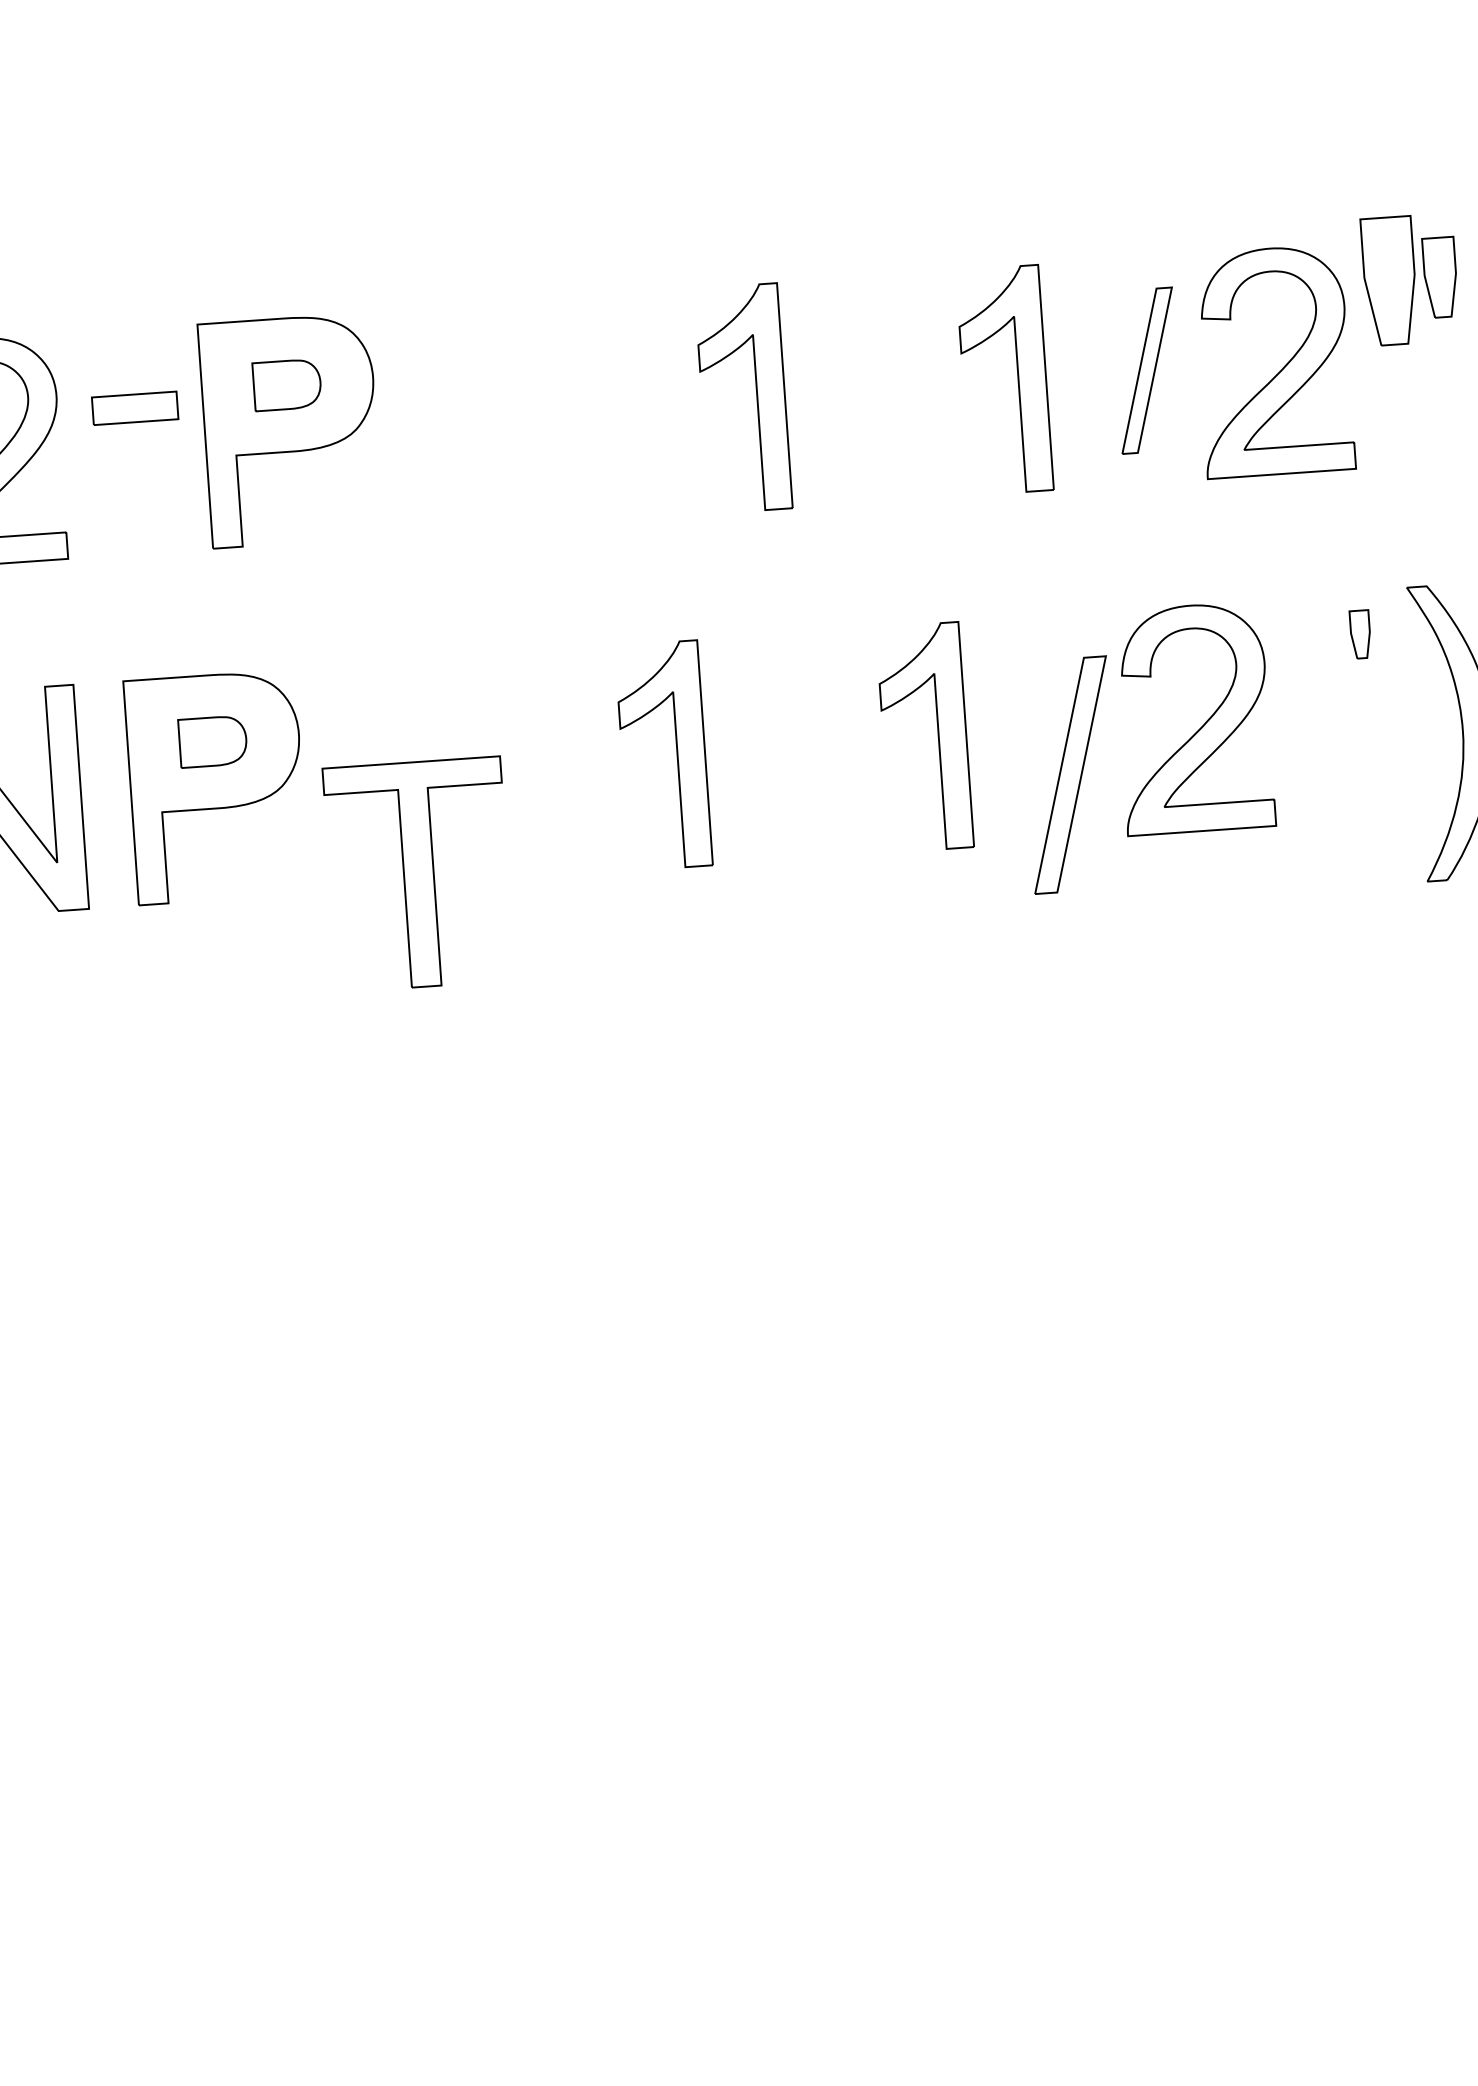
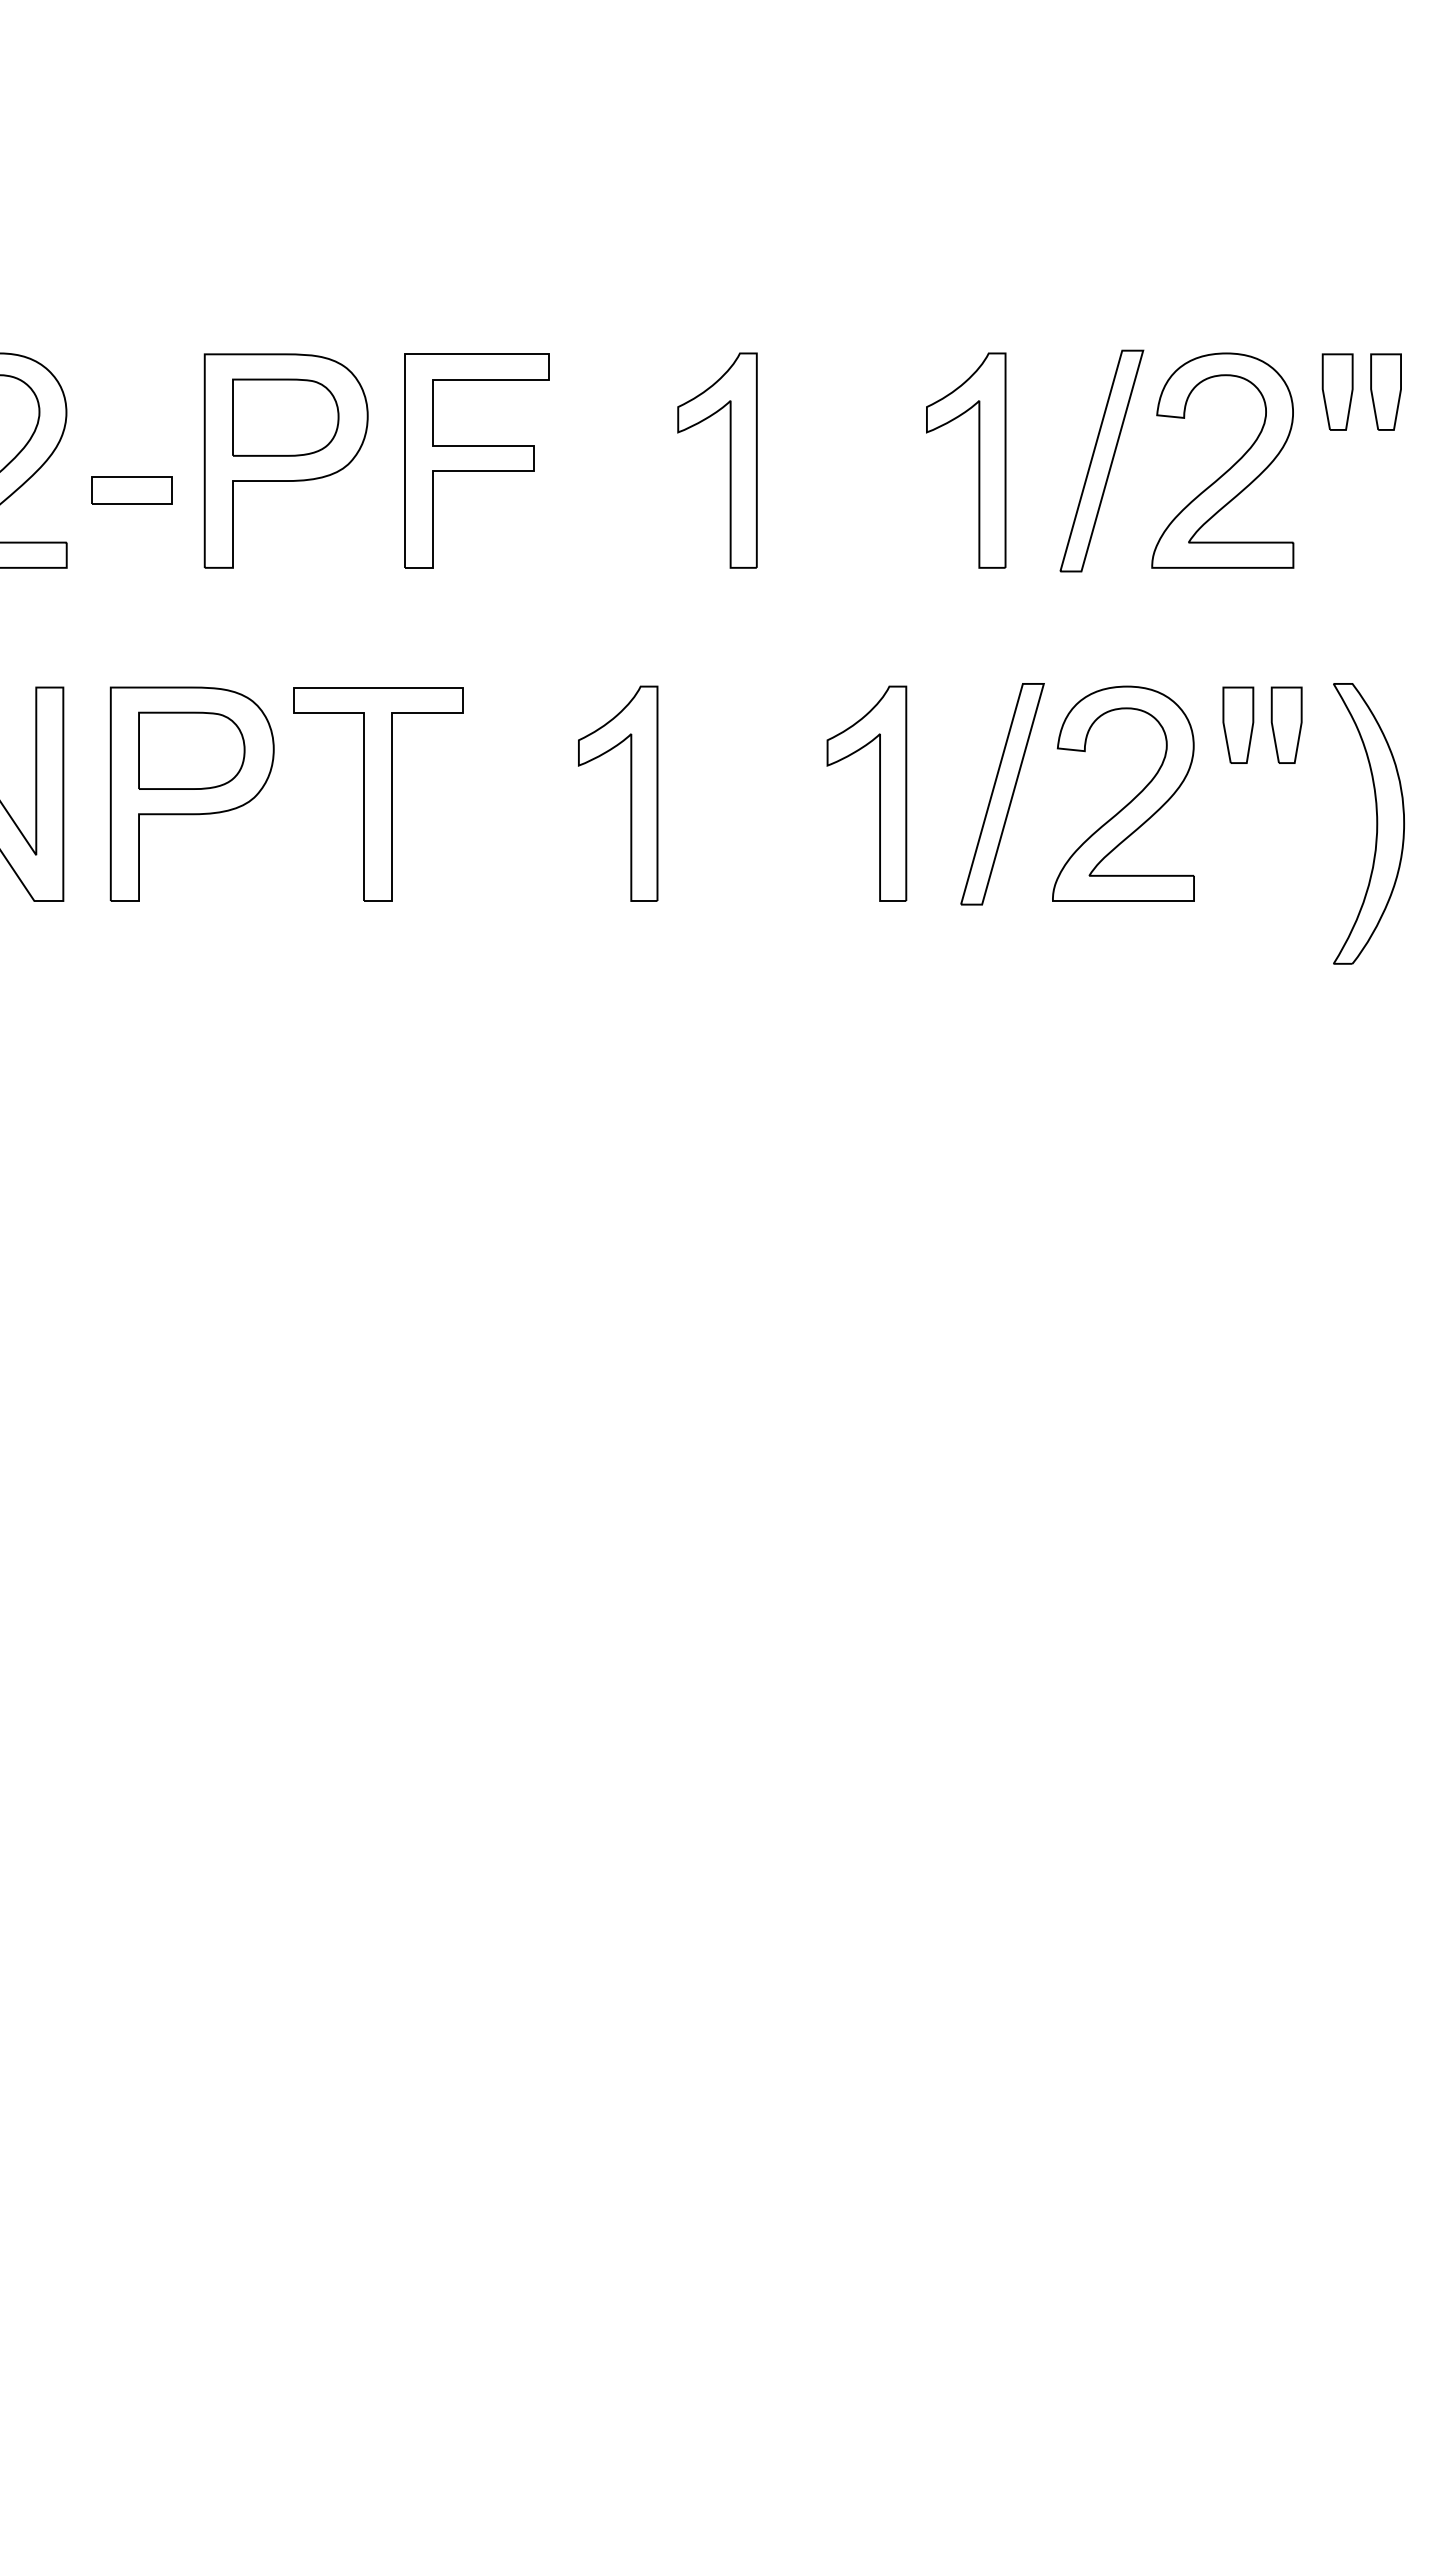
part: (1389, 280) -> (1337, 391), size x0.62
part: (1146, 370) -> (1101, 460), size x1.43
part: (286, 384) -> (285, 417), size x1.67
part: (134, 408) -> (131, 490), moved
part: (490, 416) -> (476, 460), added
part: (1360, 633) -> (1286, 724), size x1.67
part: (1309, 637) -> (1238, 724), added
part: (212, 741) -> (191, 750), size x1.67
part: (1070, 775) -> (1002, 794), moved
part: (419, 874) -> (378, 794), moved

